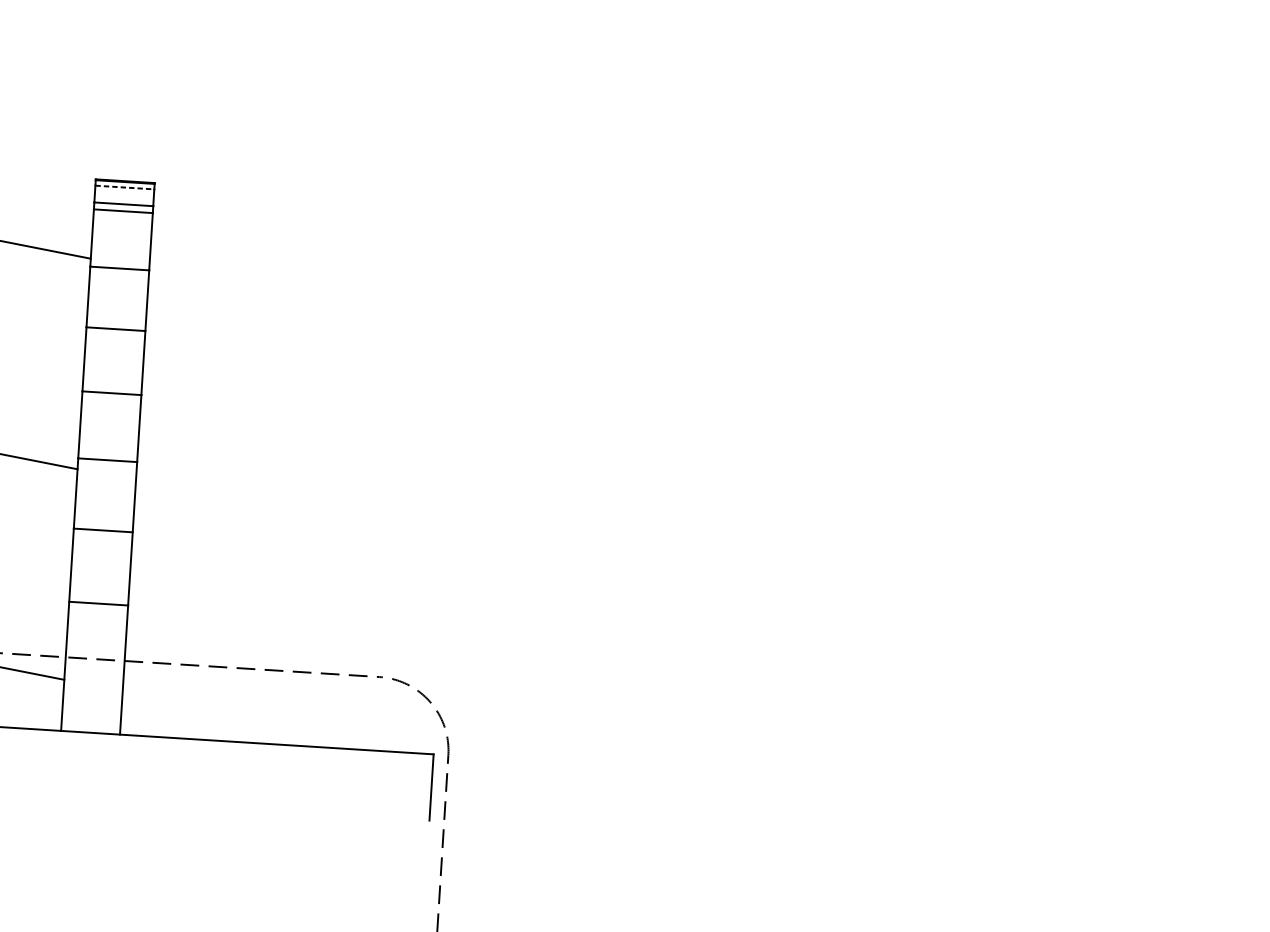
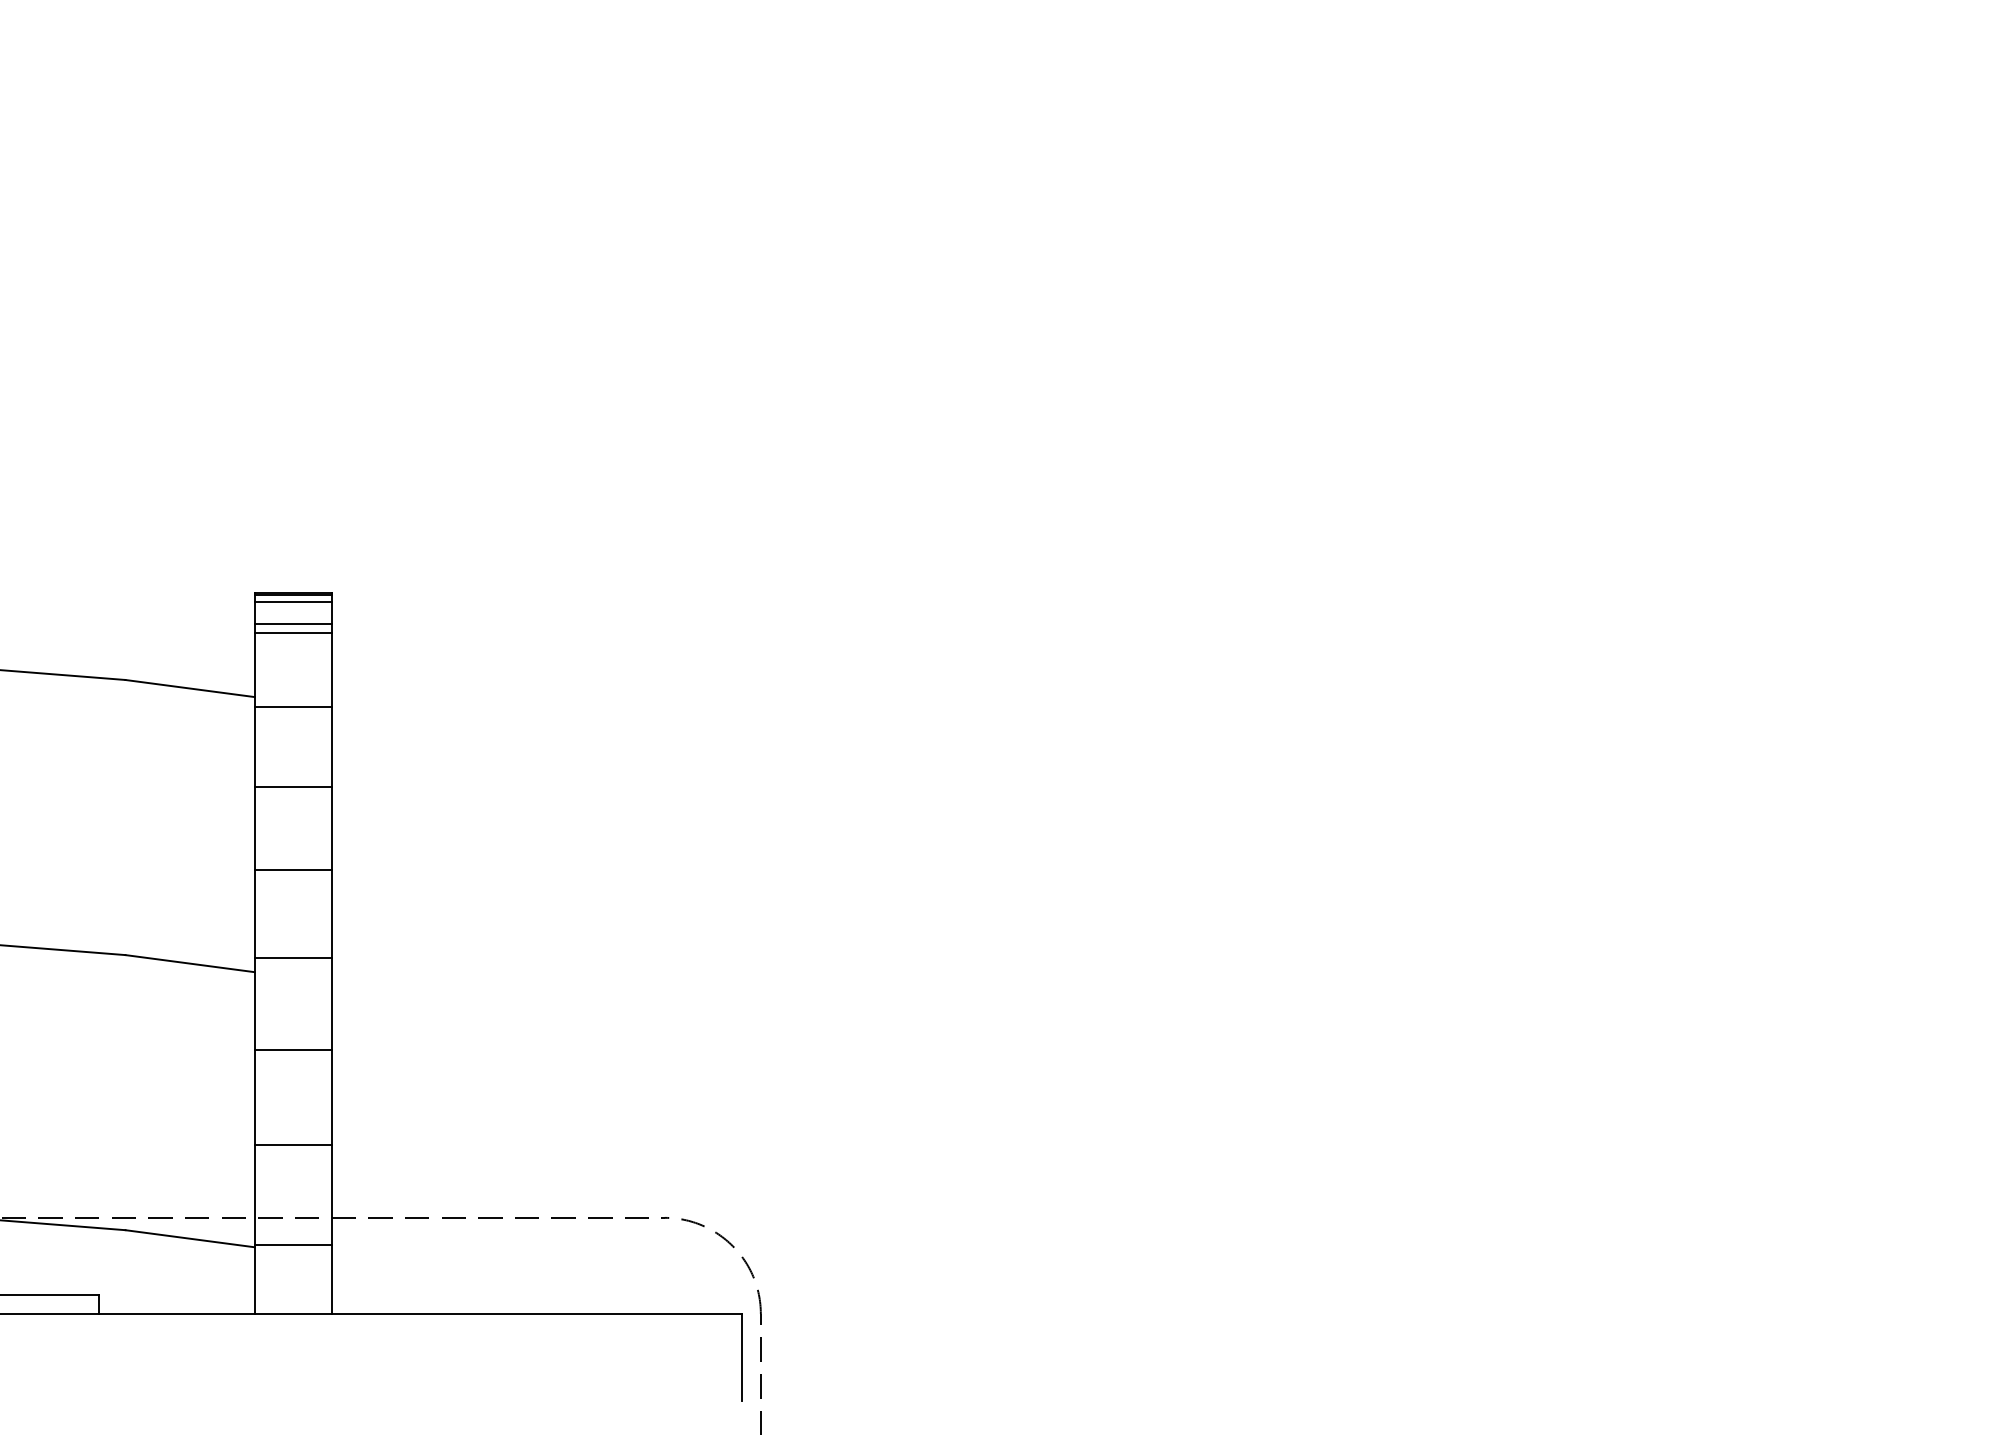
line: (124, 187) -> (293, 601), dashed -> solid
line: (93, 679) -> (292, 1244), added

